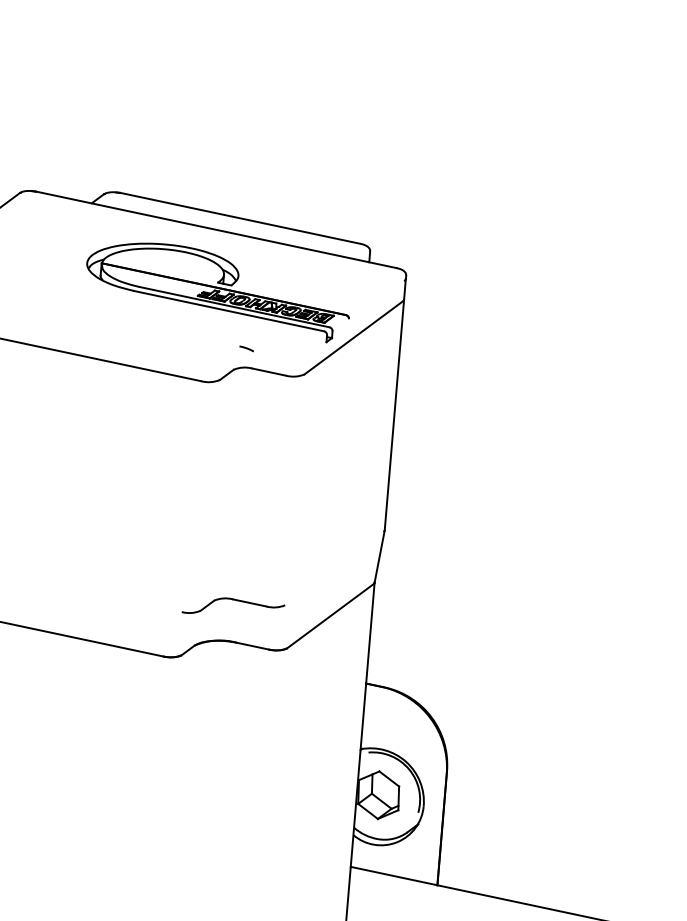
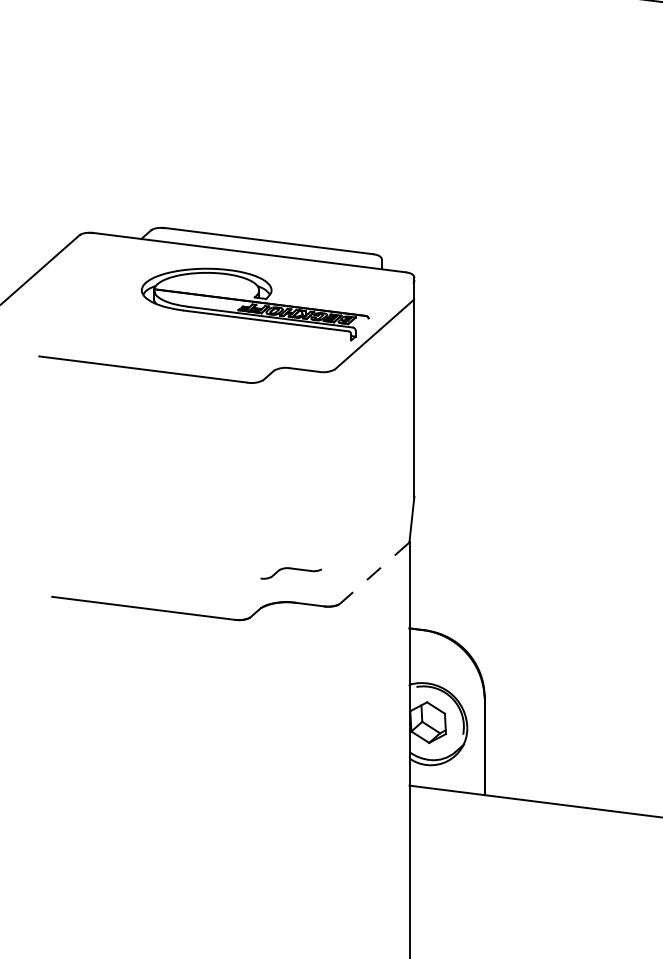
curve: (246, 348) -> (283, 351), removed
part: (233, 608) -> (291, 573), size x0.7
line: (330, 616) -> (374, 573), solid -> dashed

